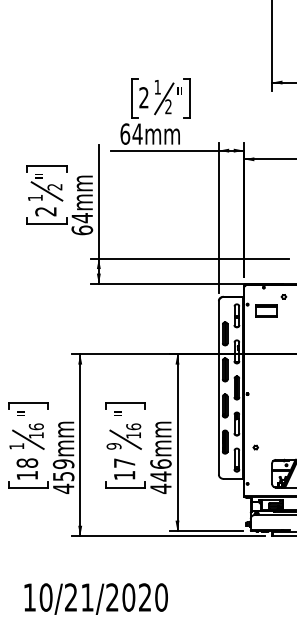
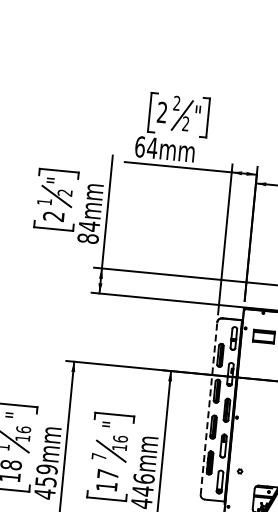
text: (157, 86) -> (176, 102), 1 -> 2
text: (81, 230) -> (87, 238), 64mm -> 84mm
line: (218, 387) -> (208, 408), solid -> dashed
text: (113, 446) -> (98, 456), 9 -> 7

